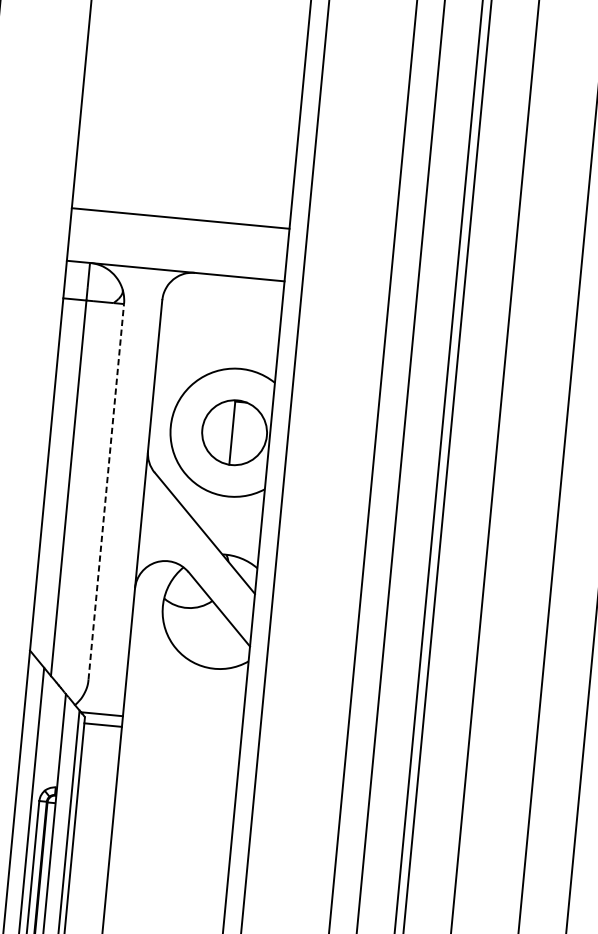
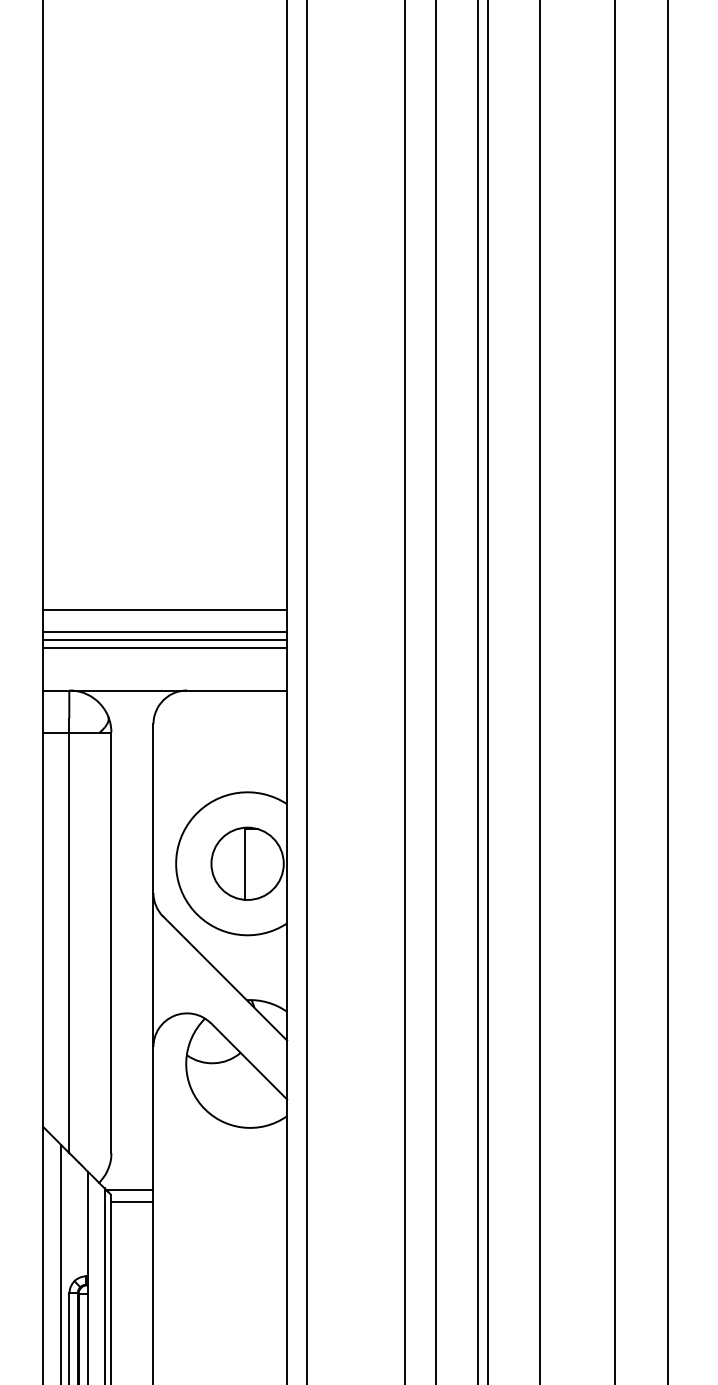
line: (182, 199) -> (165, 610), added
line: (180, 226) -> (165, 640), added
line: (179, 233) -> (165, 648), added
line: (106, 491) -> (111, 942), dashed -> solid

